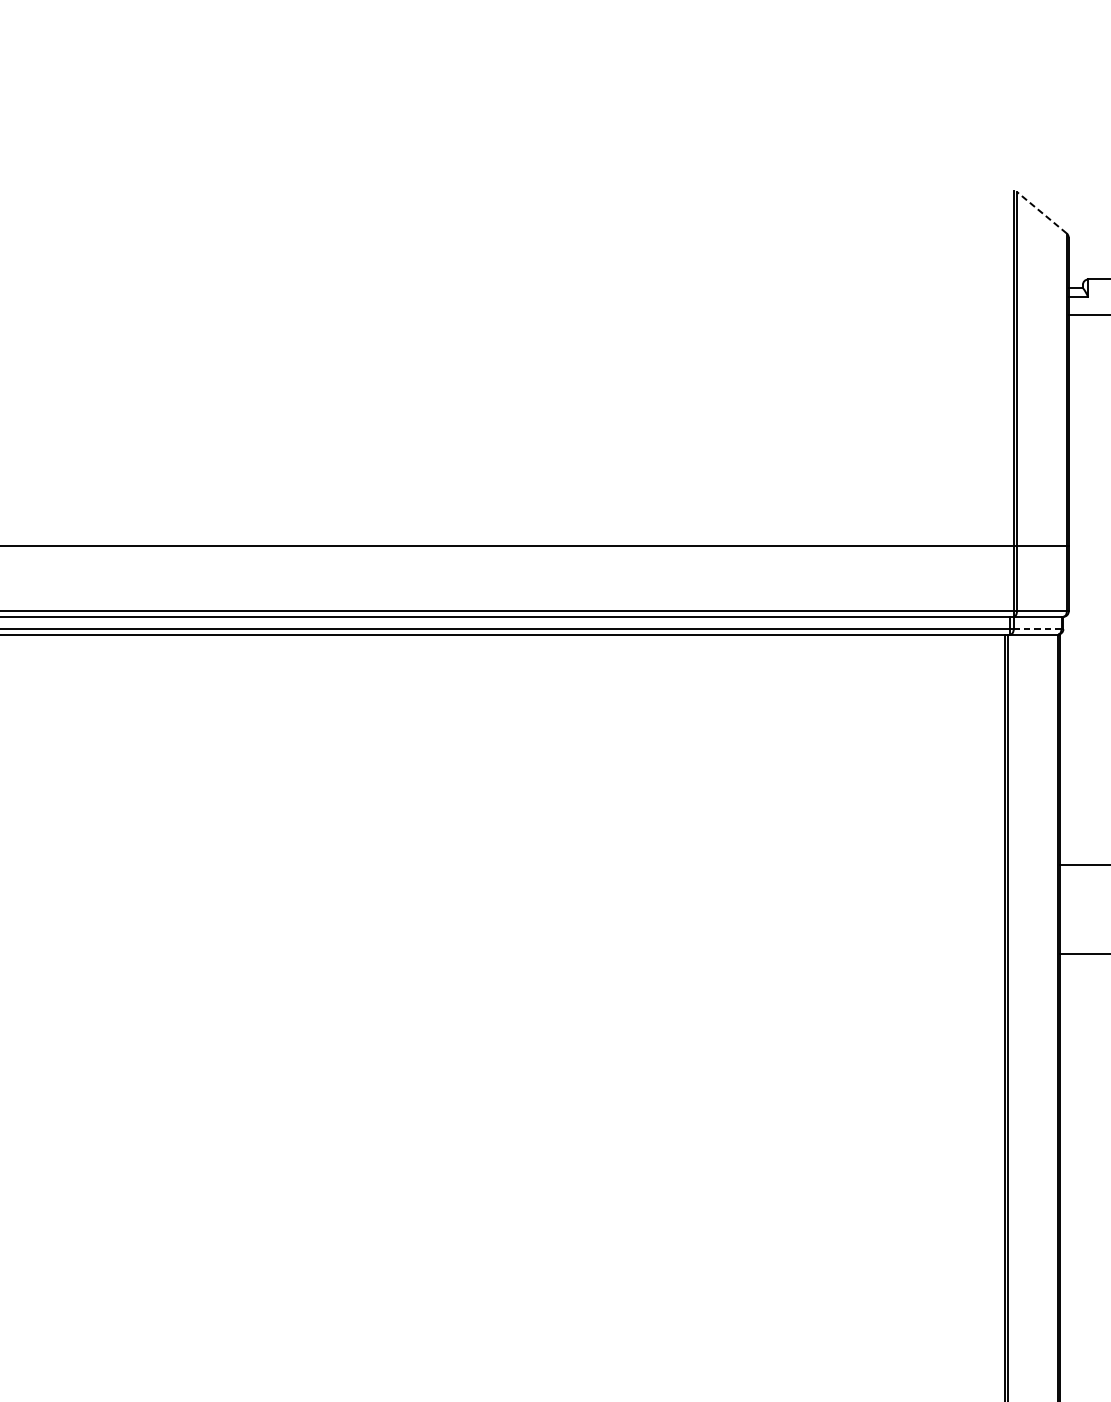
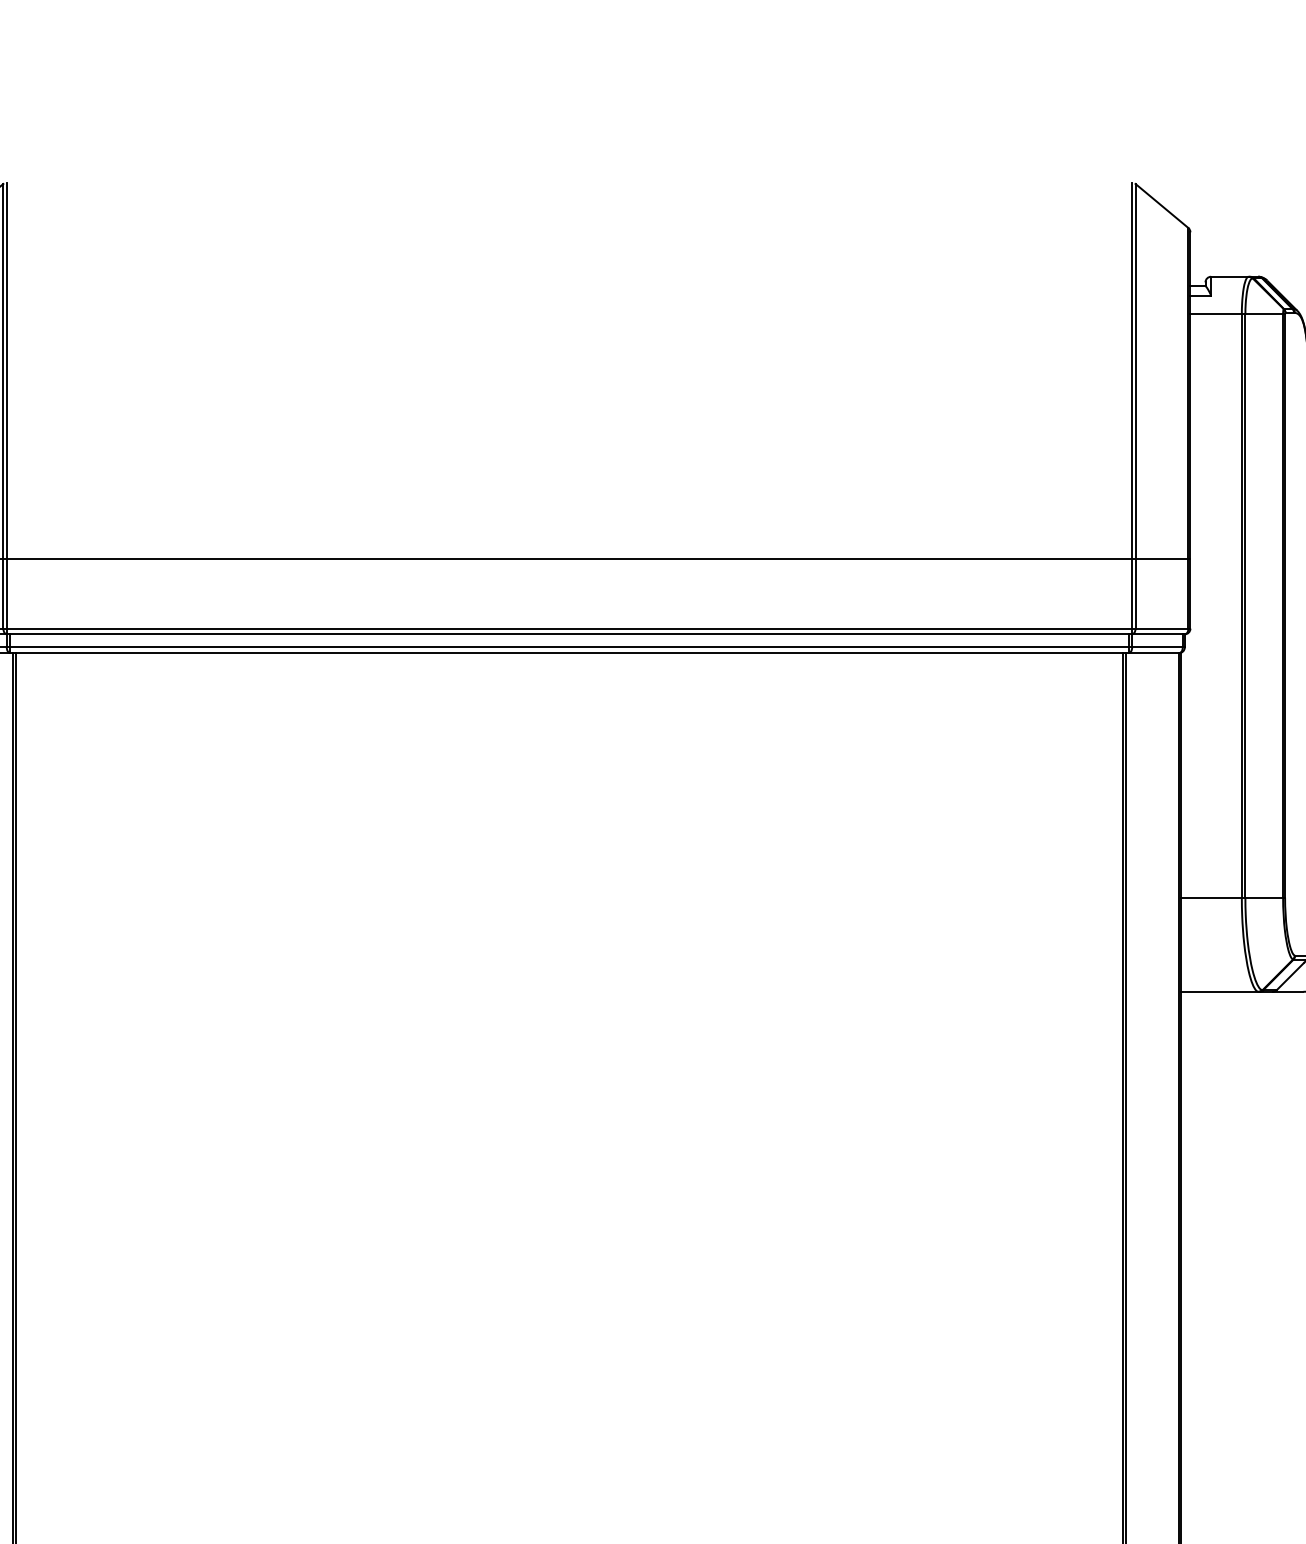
line: (1041, 212) -> (1161, 205), dashed -> solid
line: (1036, 629) -> (1156, 647), dashed -> solid

